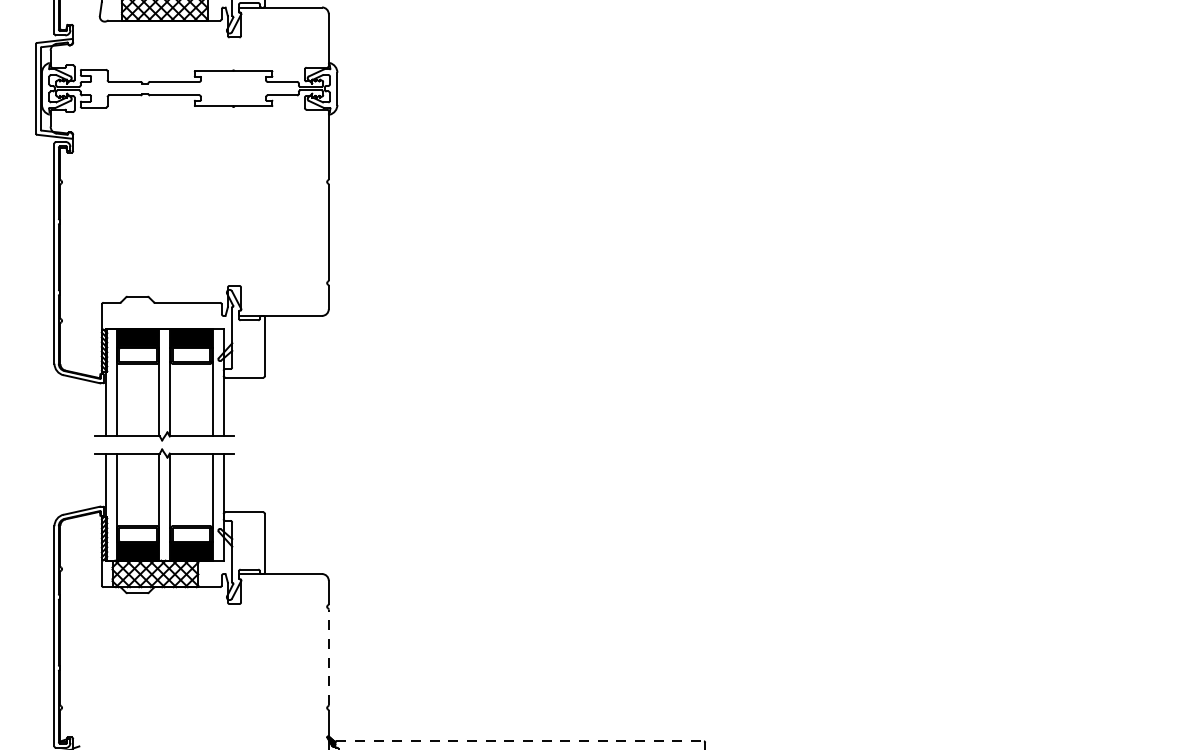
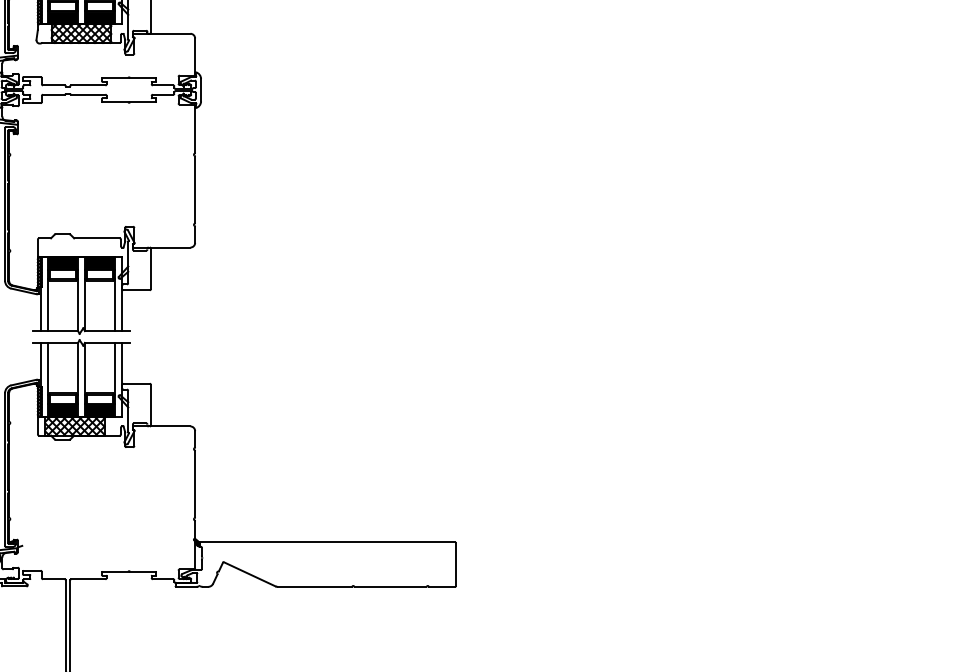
line: (329, 656) -> (195, 483), dashed -> solid
line: (521, 741) -> (328, 542), dashed -> solid

